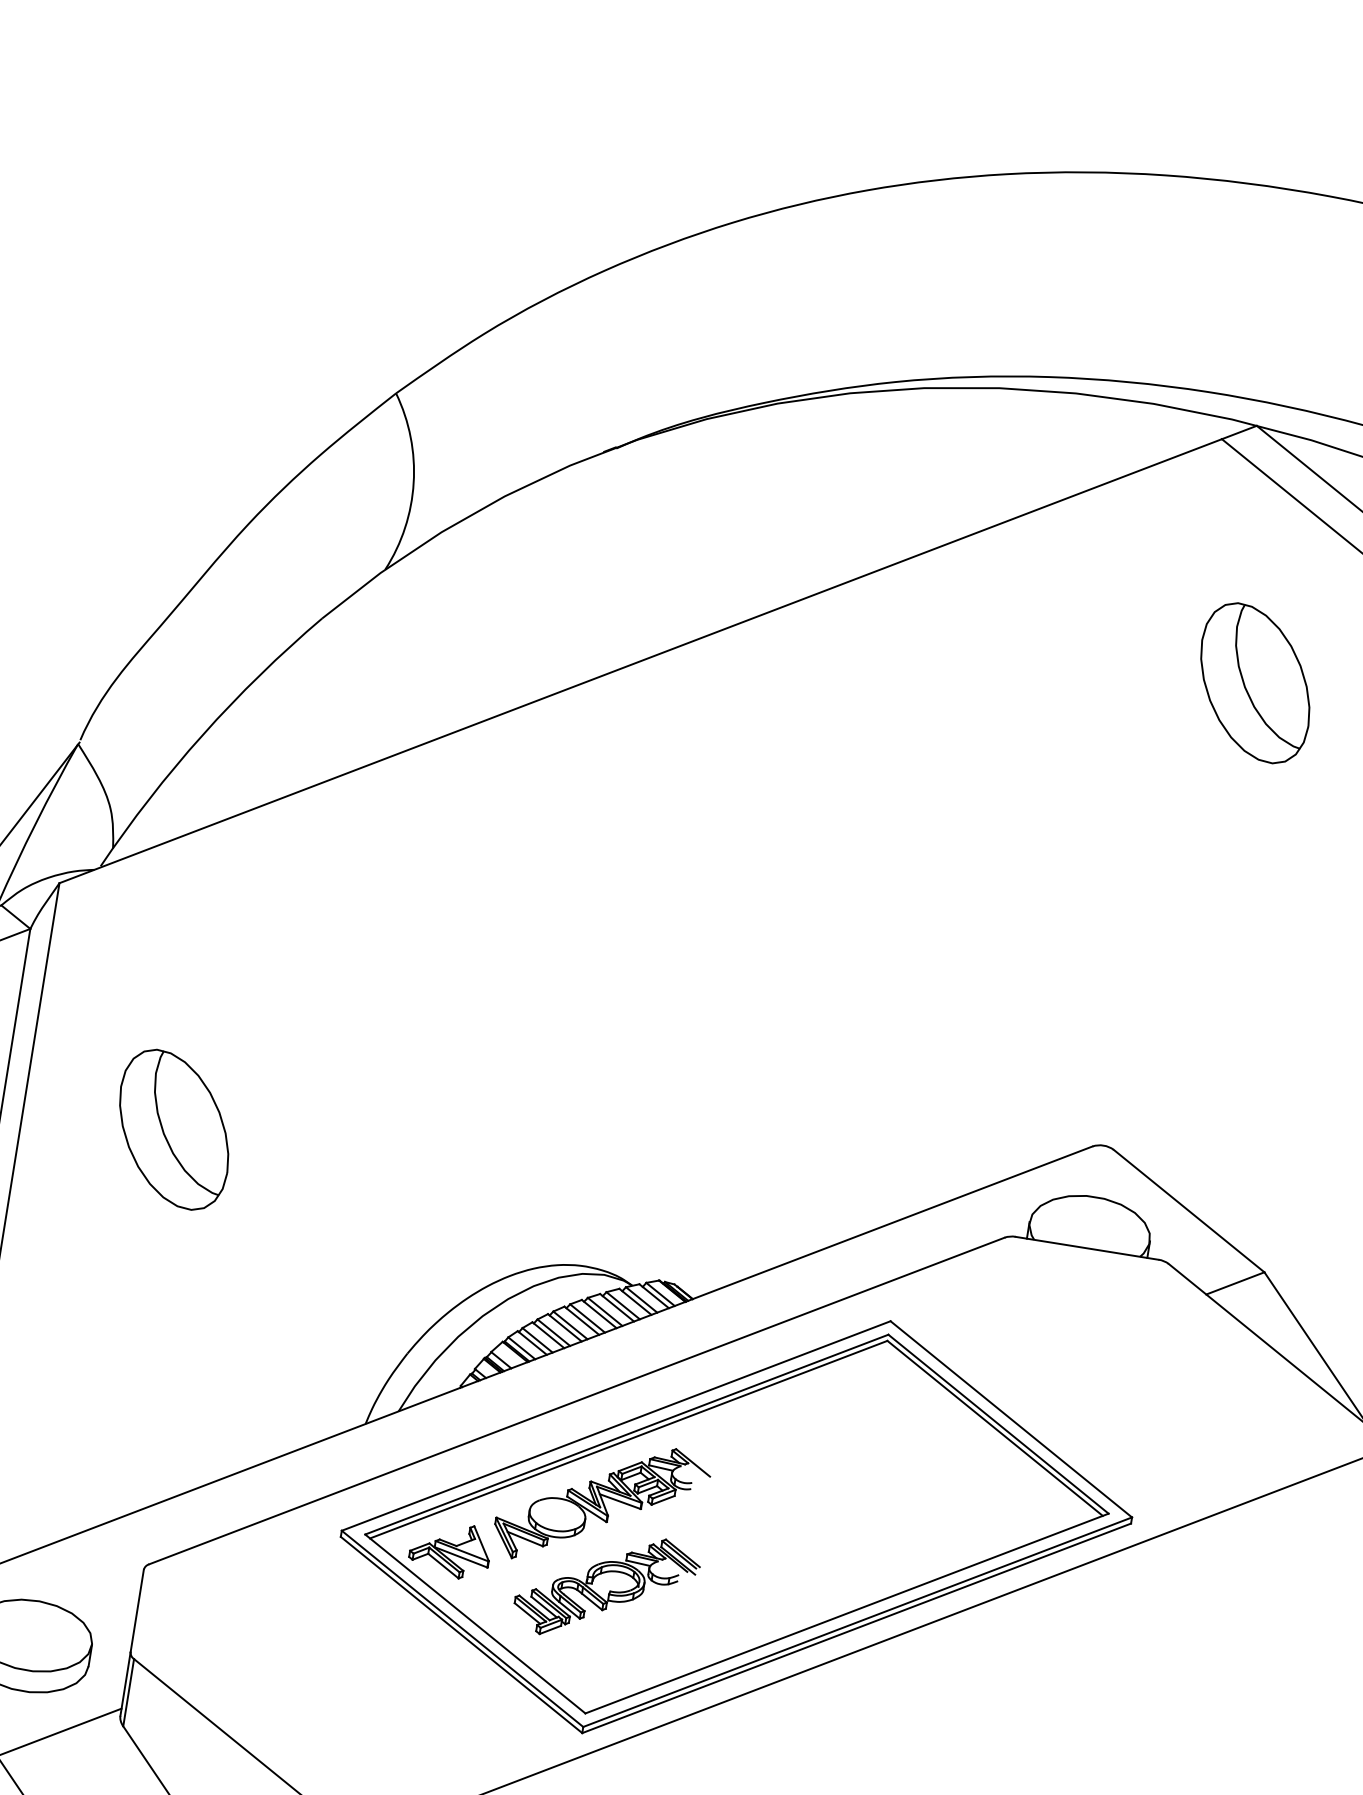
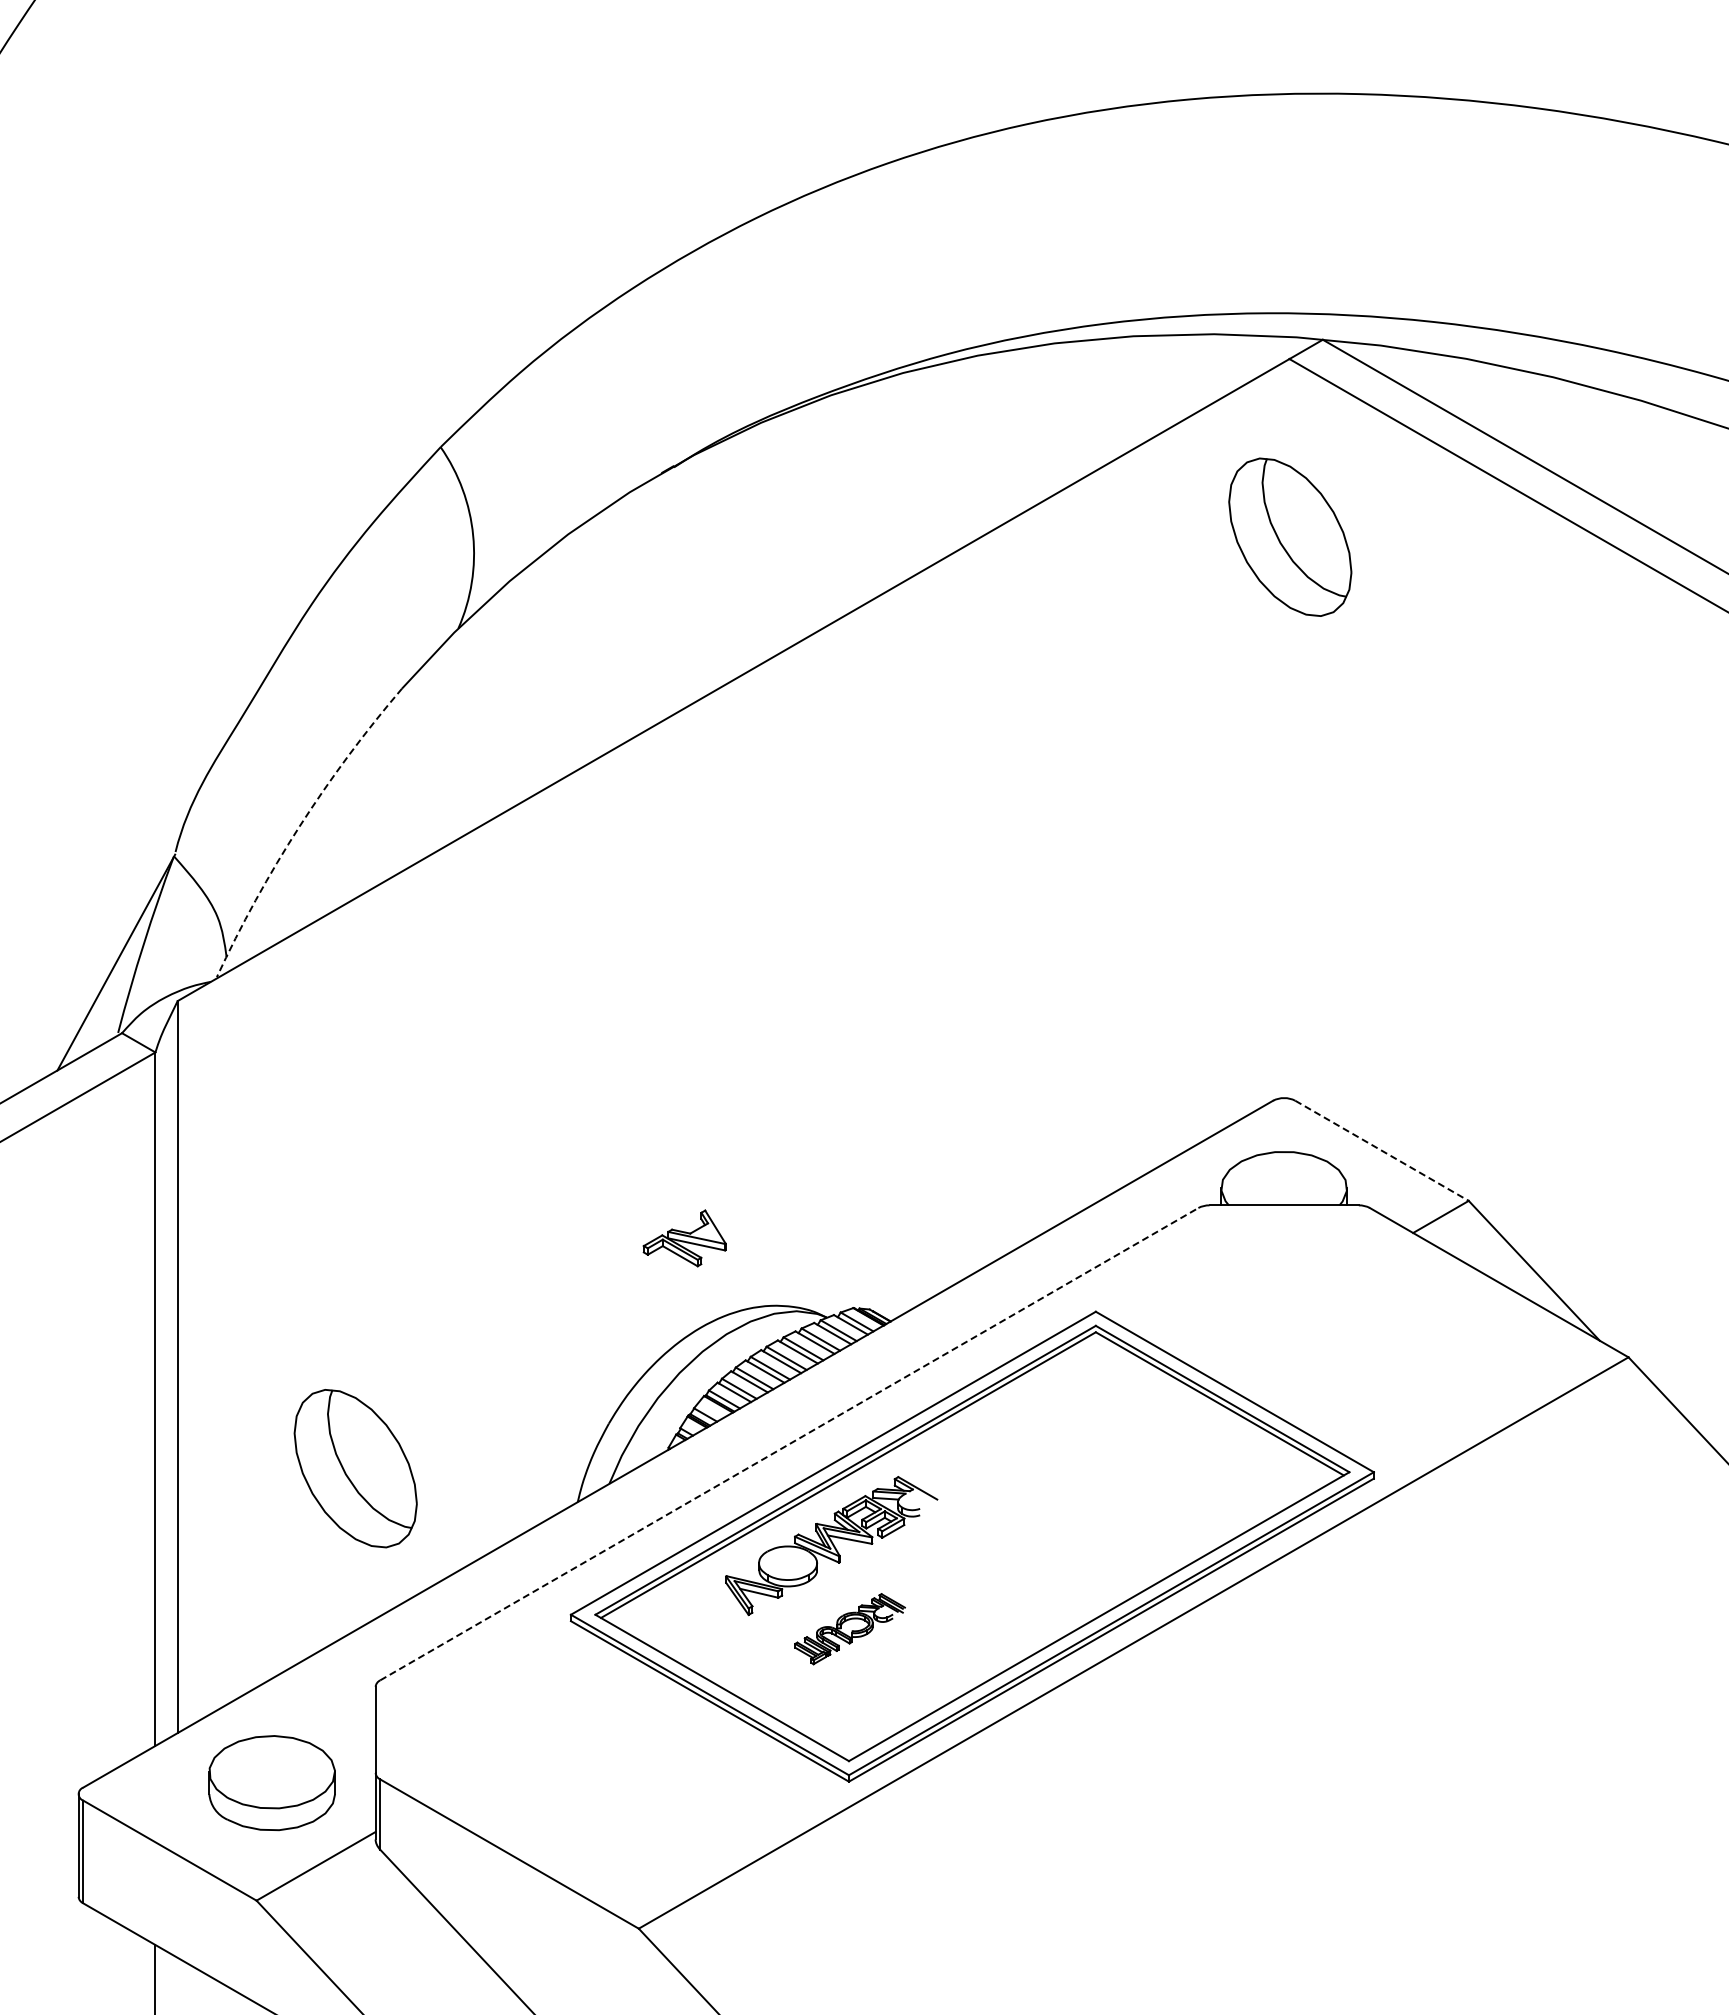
part: (1255, 682) -> (1290, 536), moved
arc: (202, 734) -> (299, 826), solid -> dashed
part: (173, 1129) -> (355, 1468), moved
line: (1189, 1211) -> (1382, 1151), solid -> dashed
line: (577, 1400) -> (789, 1443), solid -> dashed
part: (450, 1549) -> (684, 1238), moved
part: (606, 1586) -> (849, 1628), size x0.6

